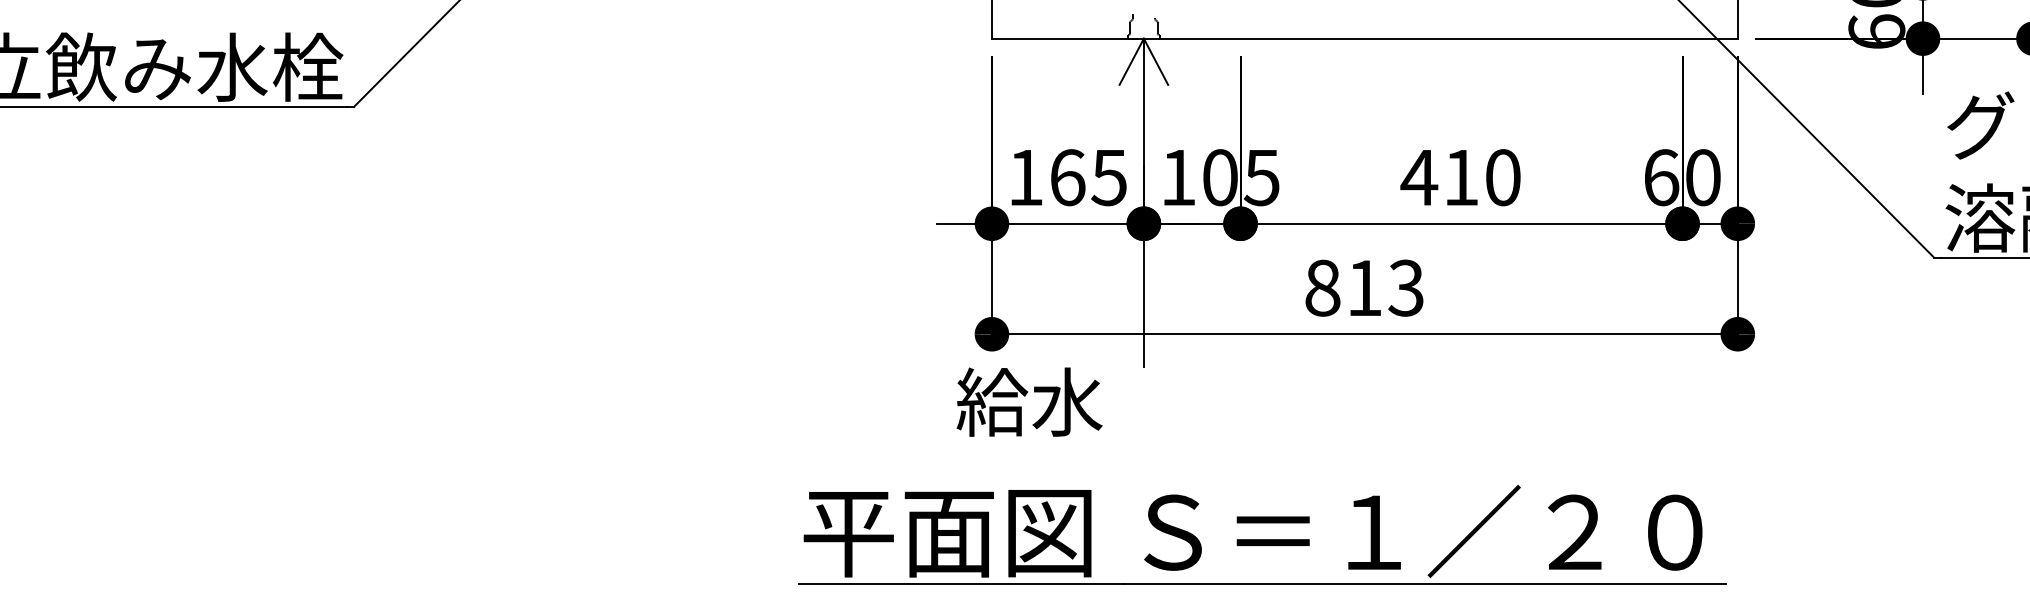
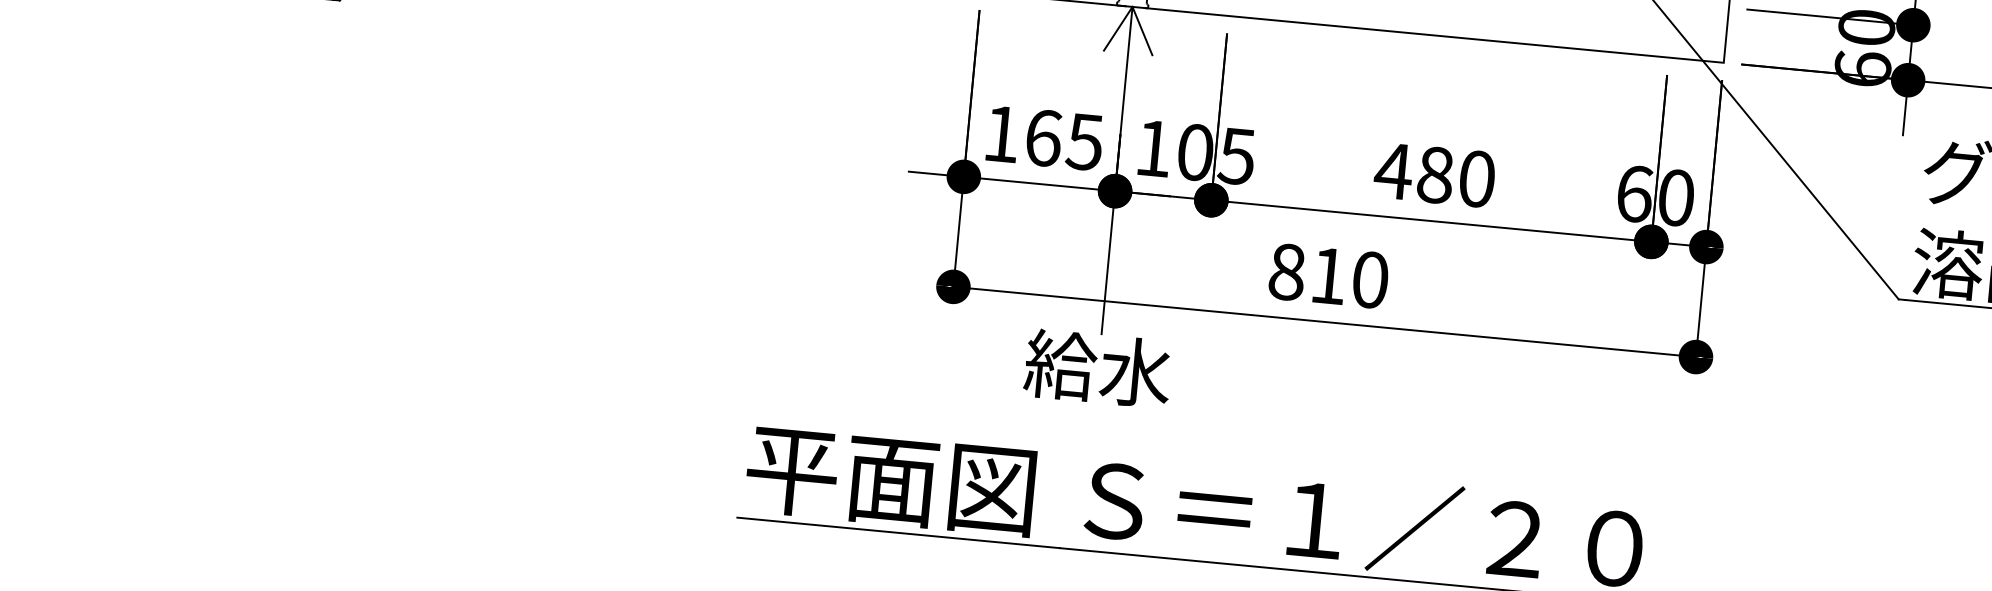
text: (1461, 177) -> (1435, 175), 410 -> 480
text: (1405, 287) -> (1369, 279), 813 -> 810
text: (1029, 401) -> (1097, 368), moved

